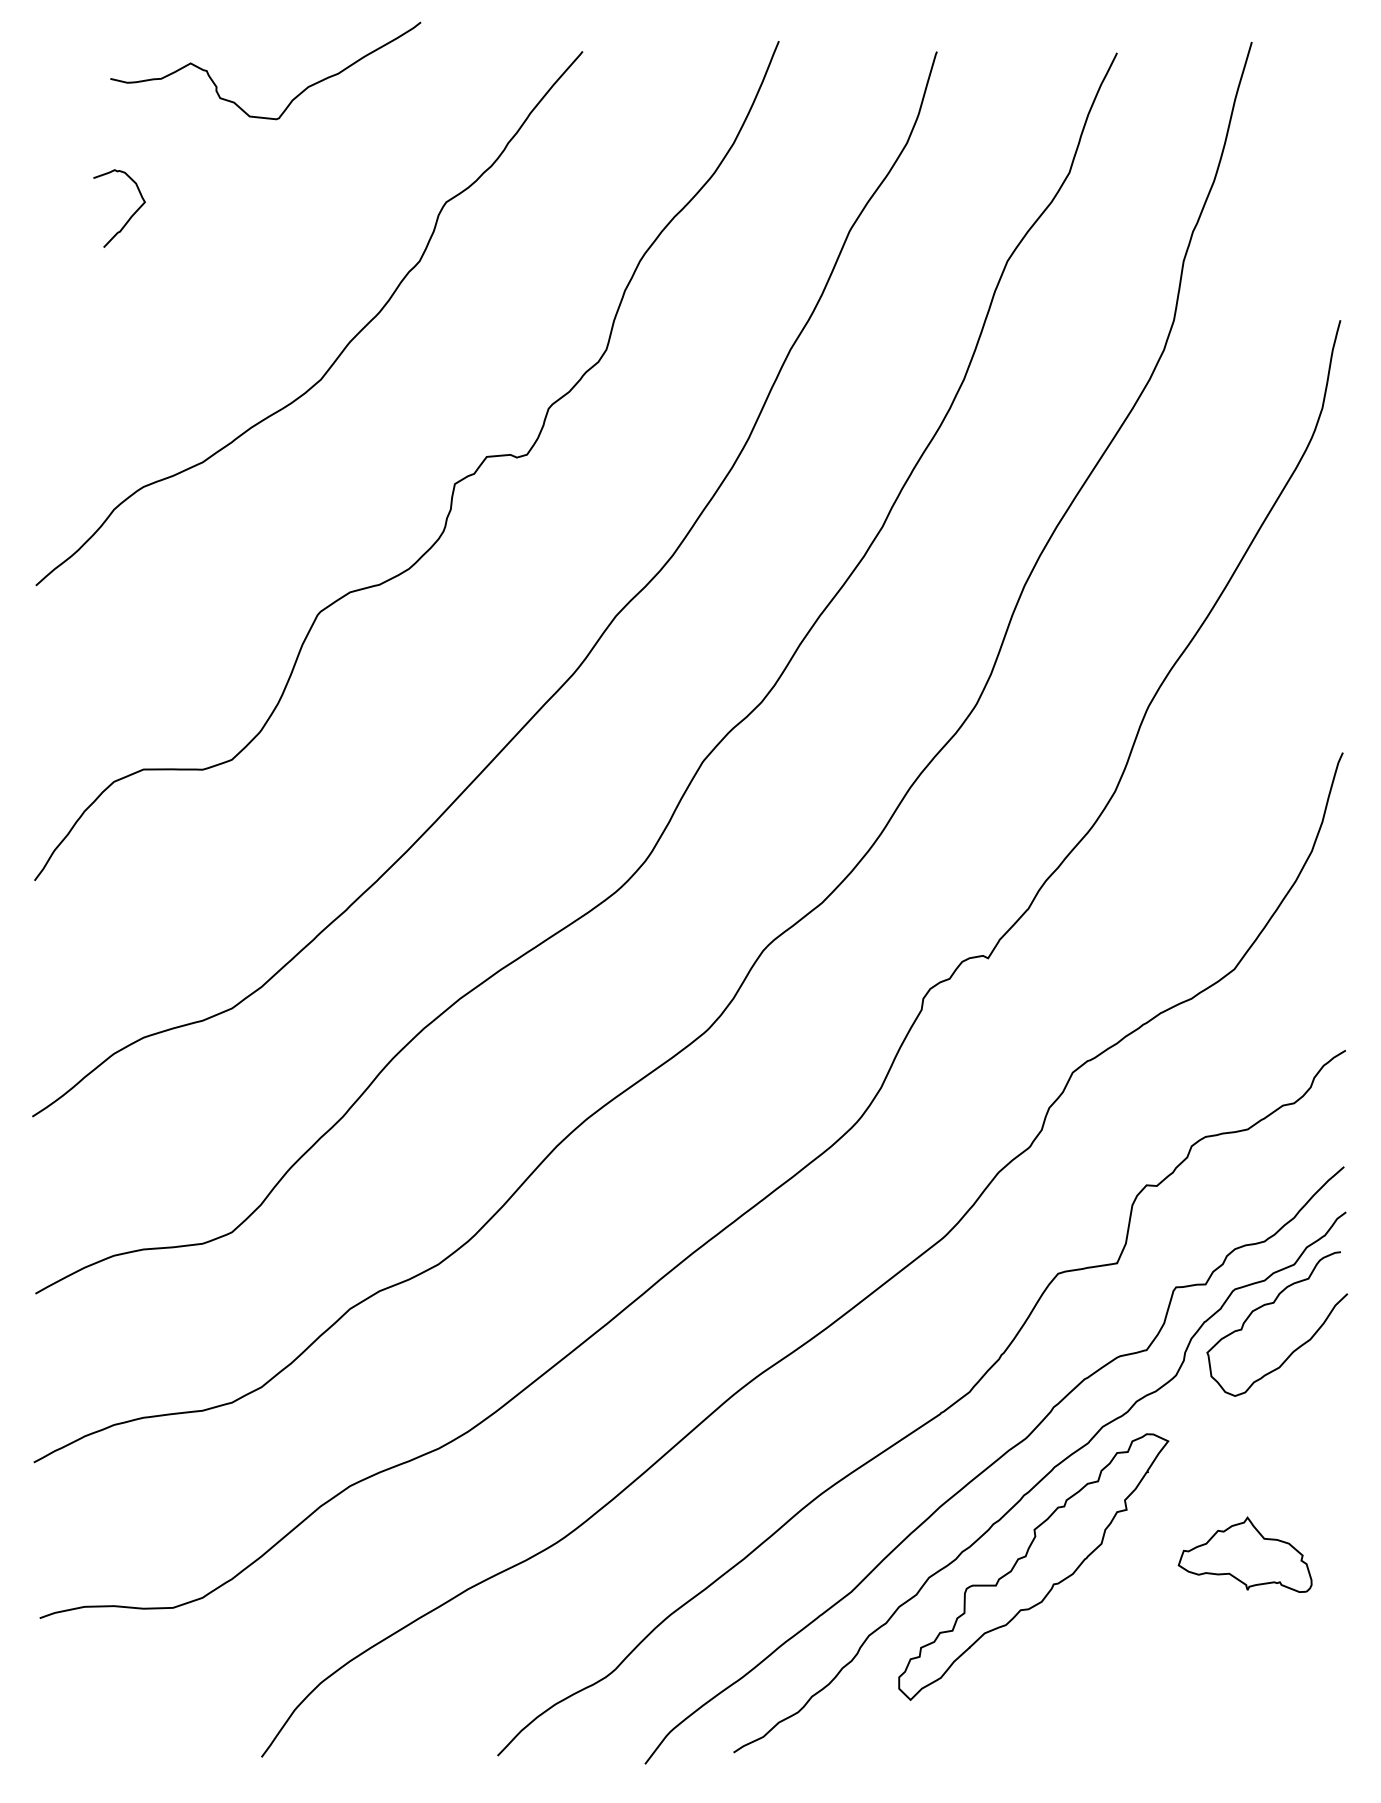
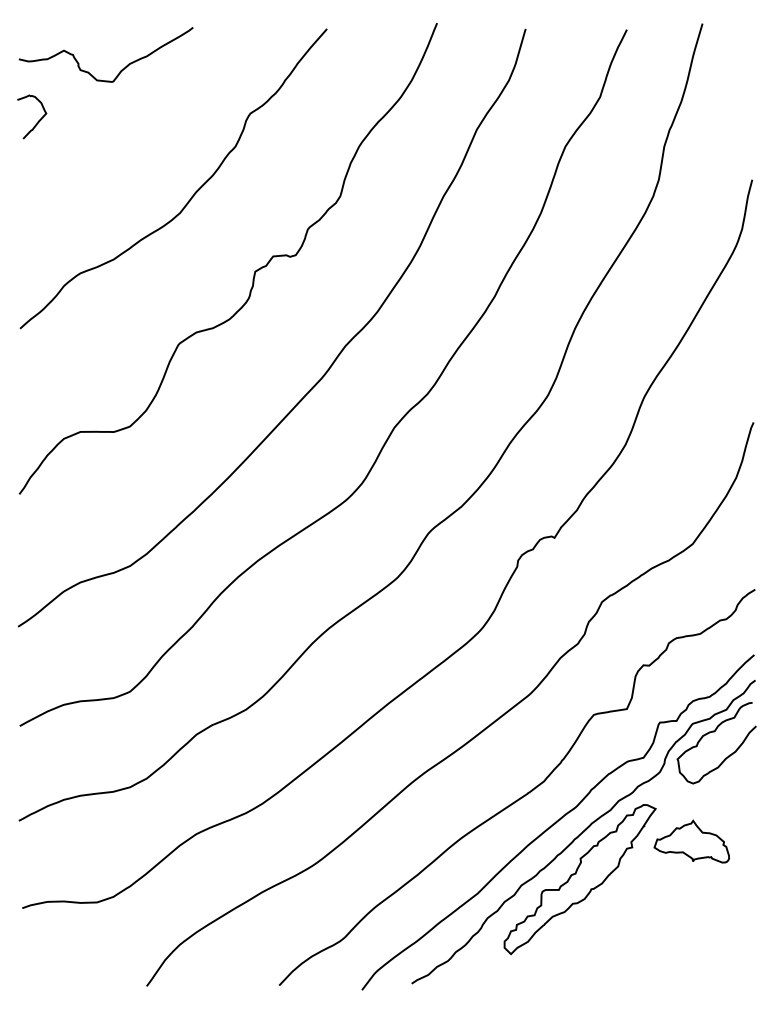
curve: (293, 97) -> (121, 69), moved
curve: (129, 216) -> (37, 121), moved
part: (1244, 1554) -> (691, 841), moved

